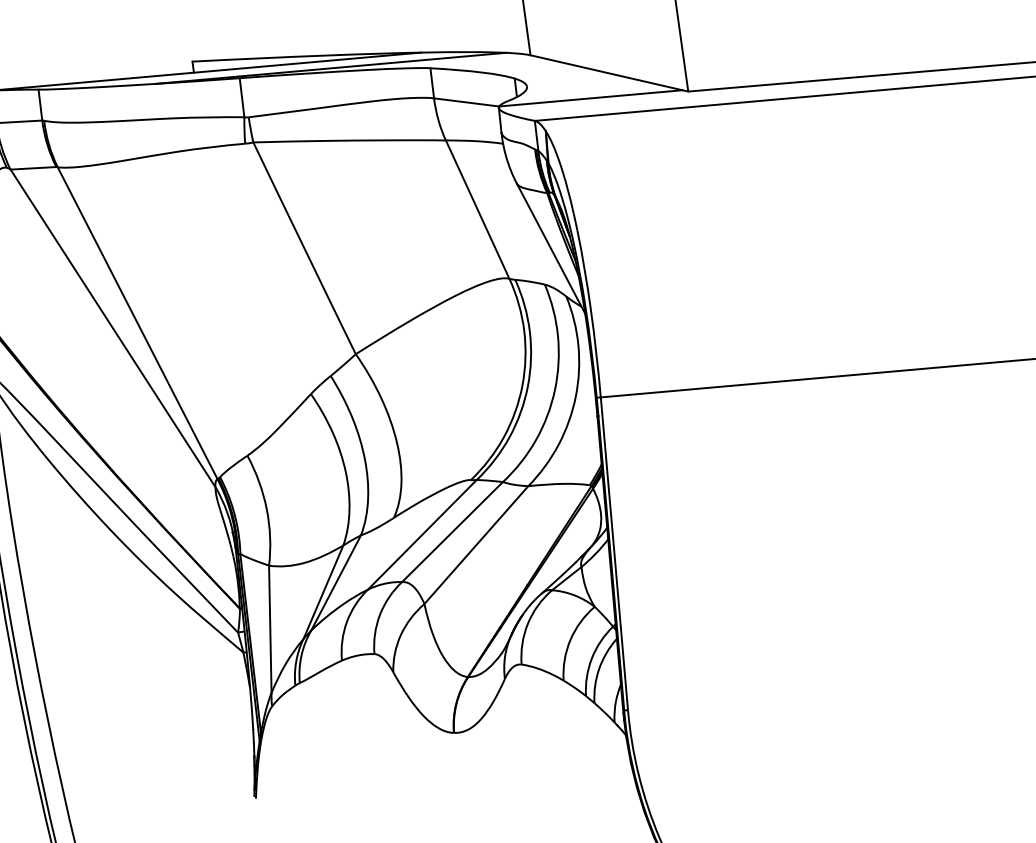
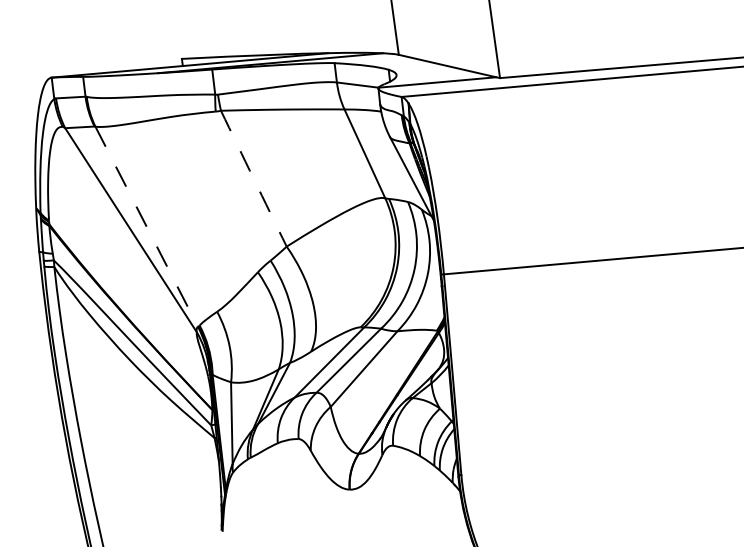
arc: (304, 247) -> (253, 178), solid -> dashed
line: (137, 324) -> (146, 227), solid -> dashed

